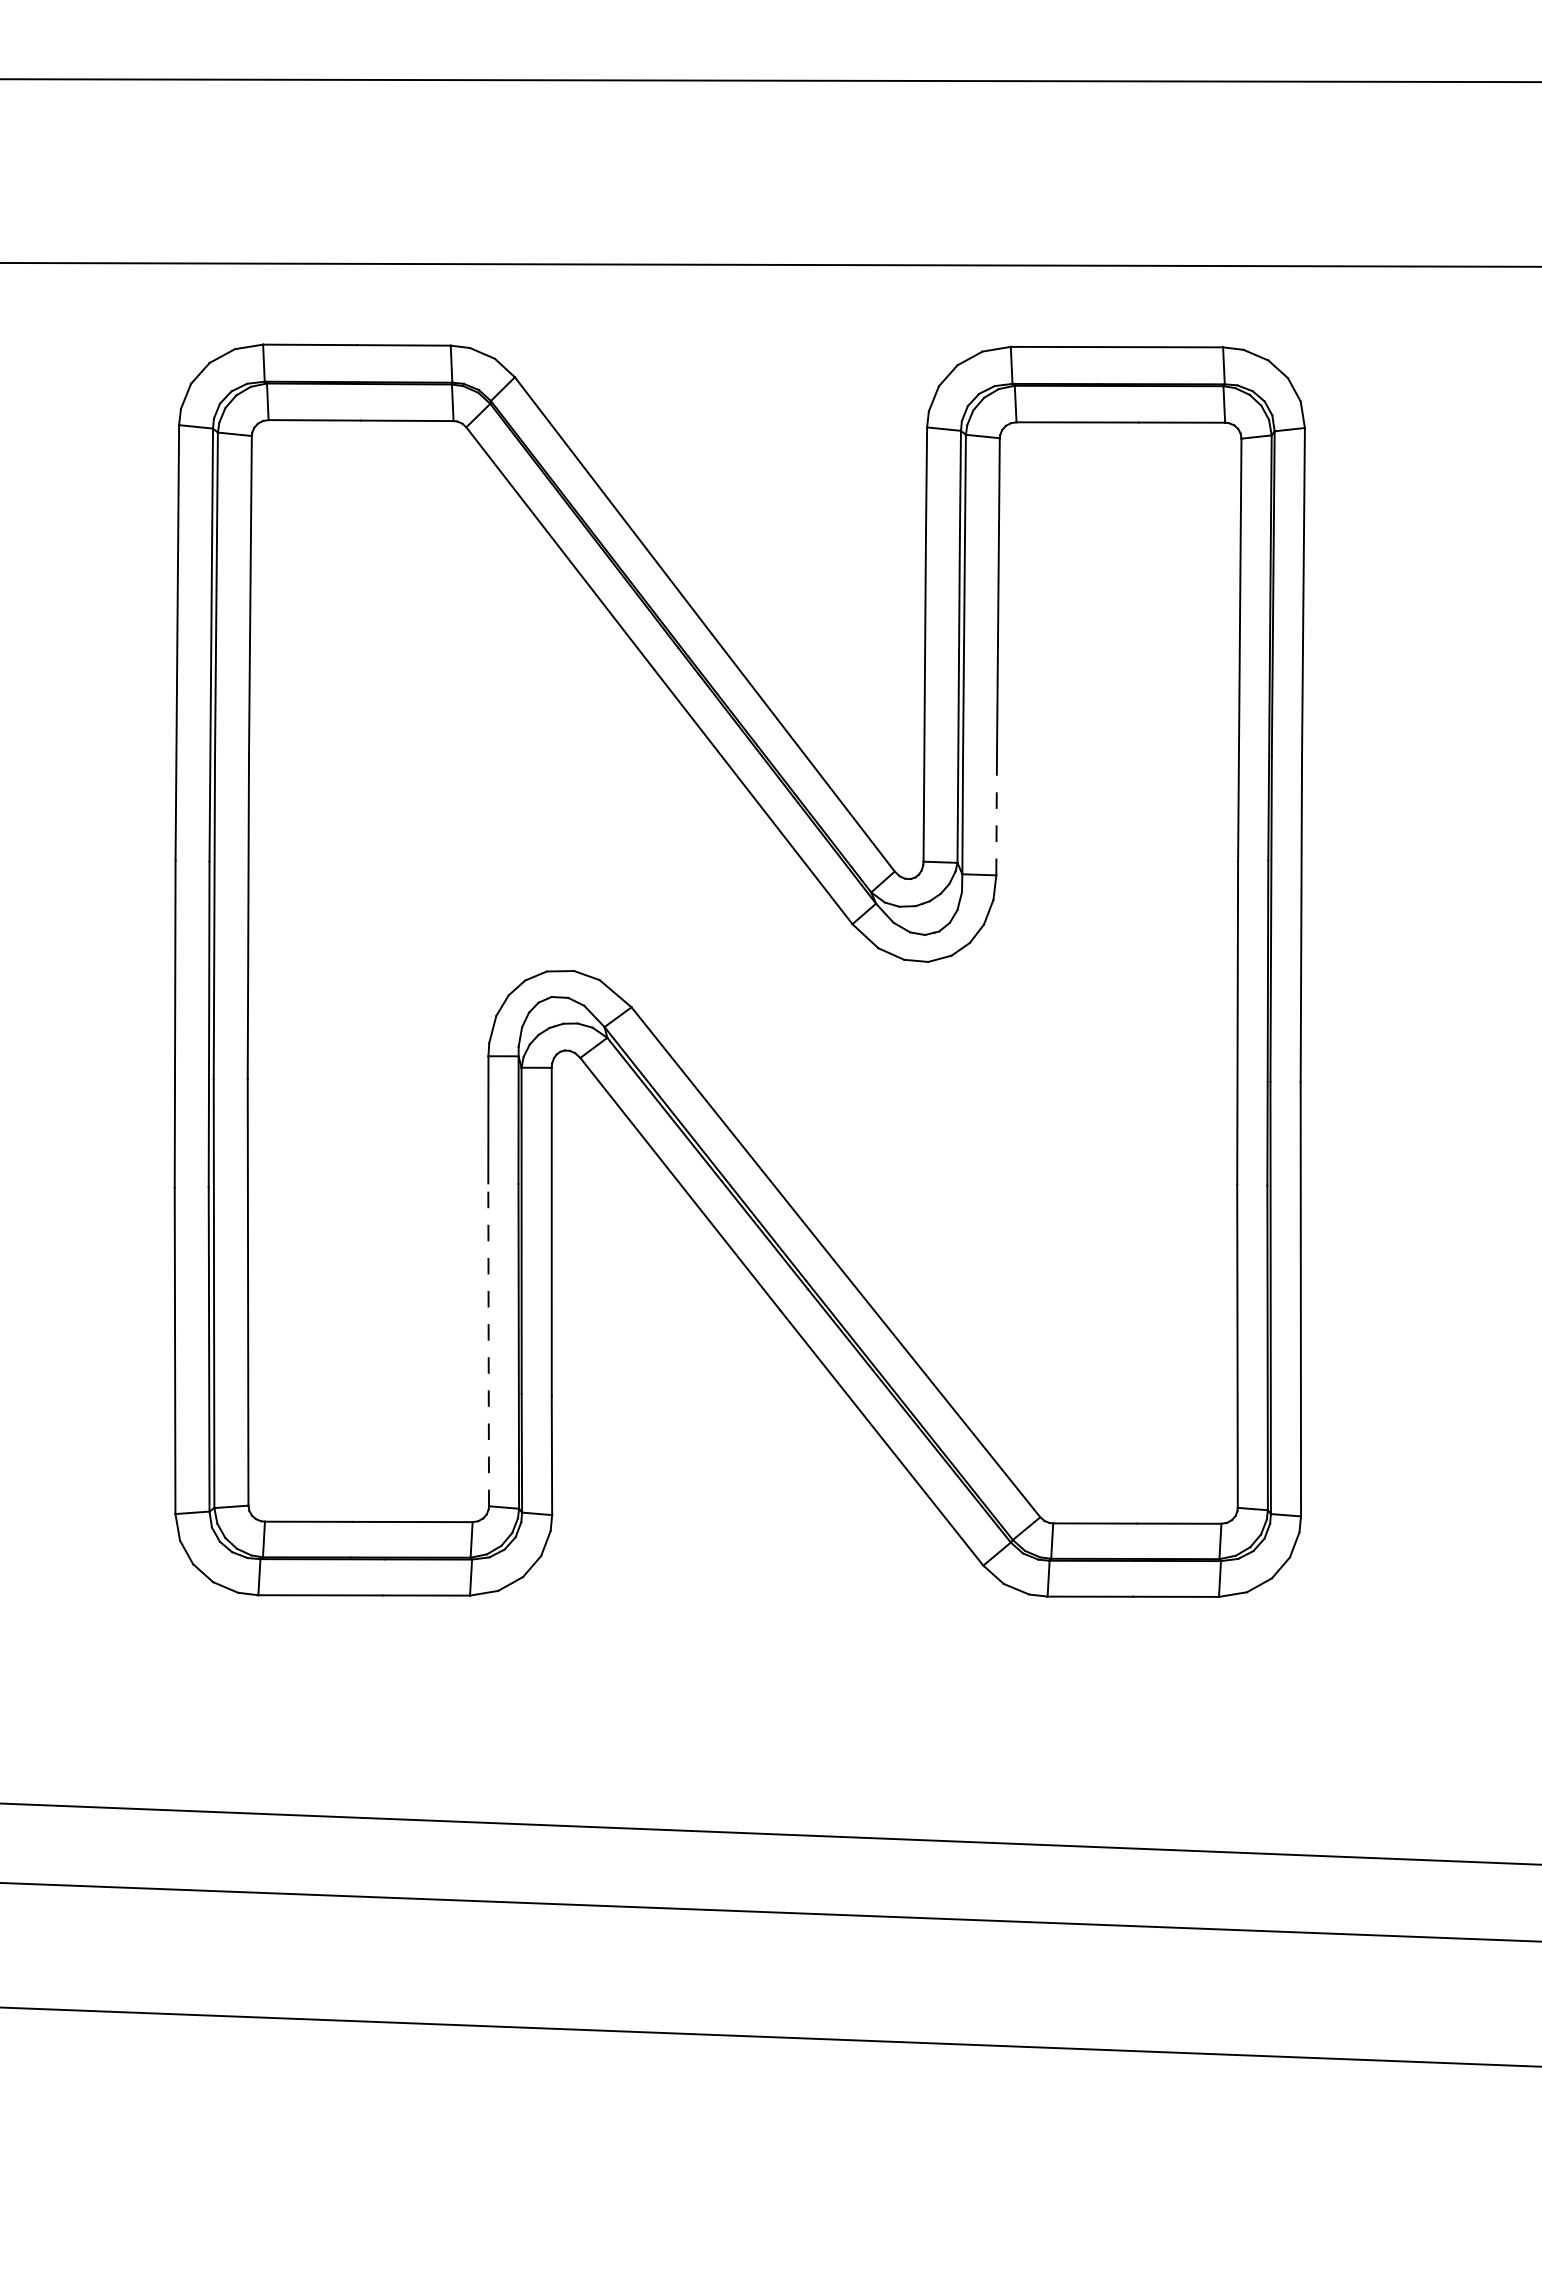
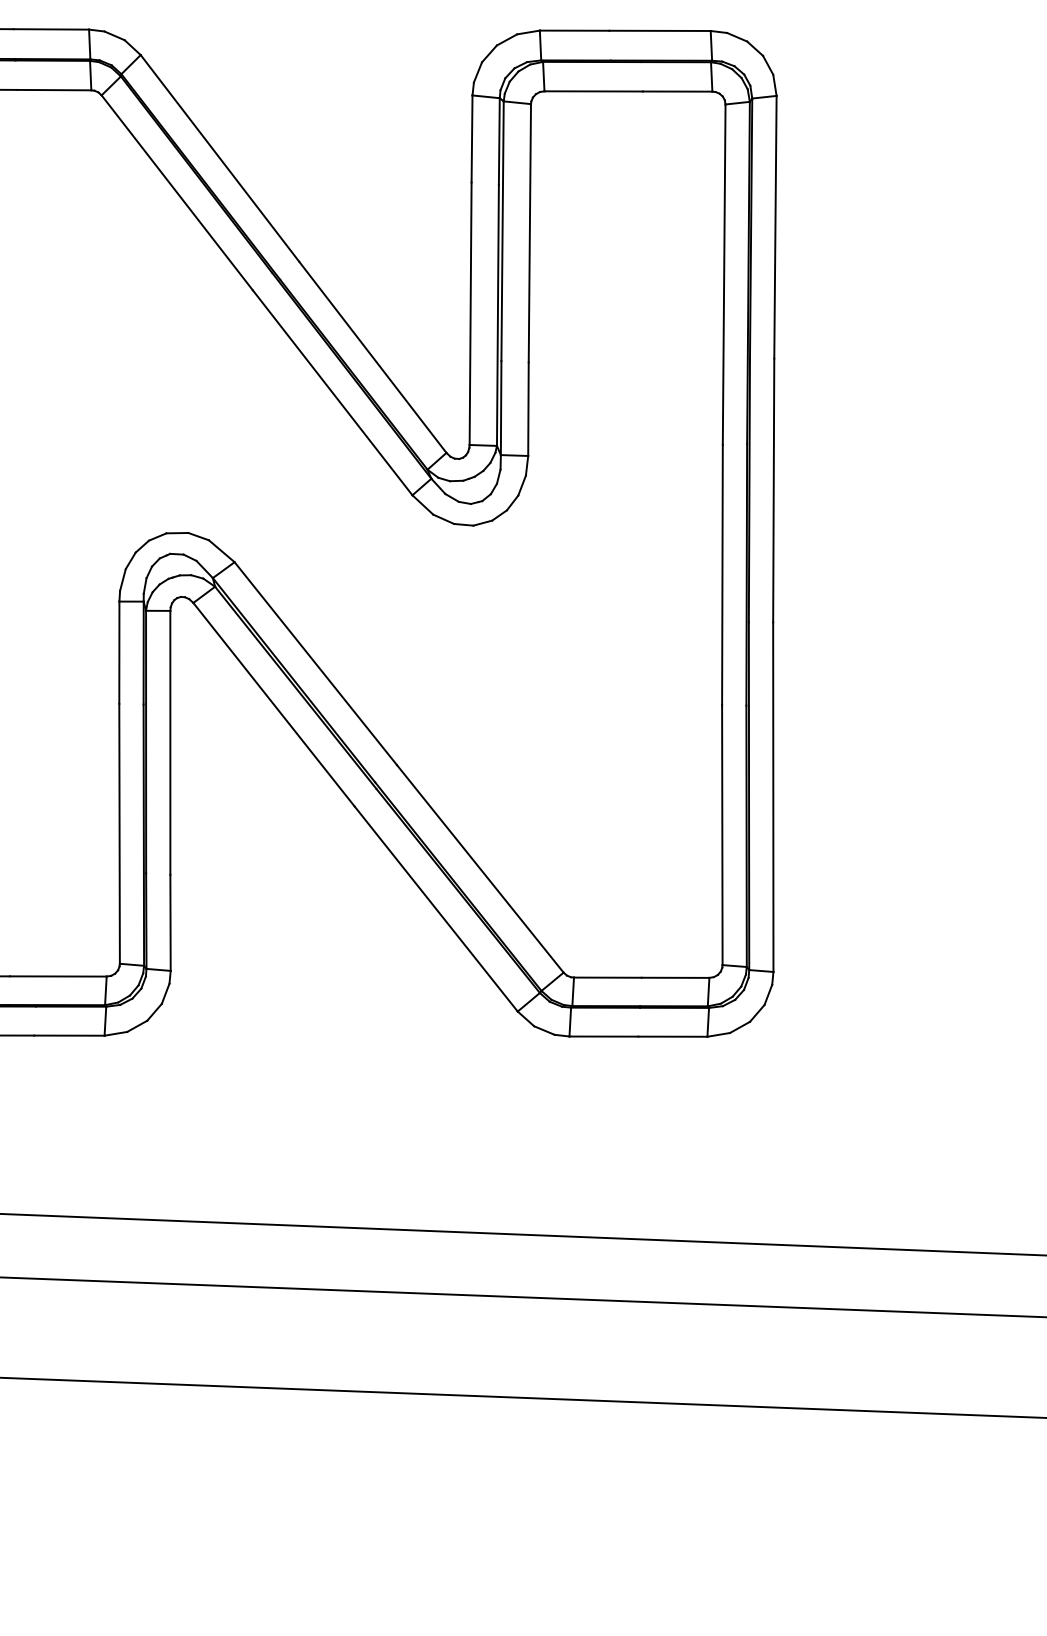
line: (996, 817) -> (528, 409), dashed -> solid
line: (488, 1344) -> (119, 833), dashed -> solid

